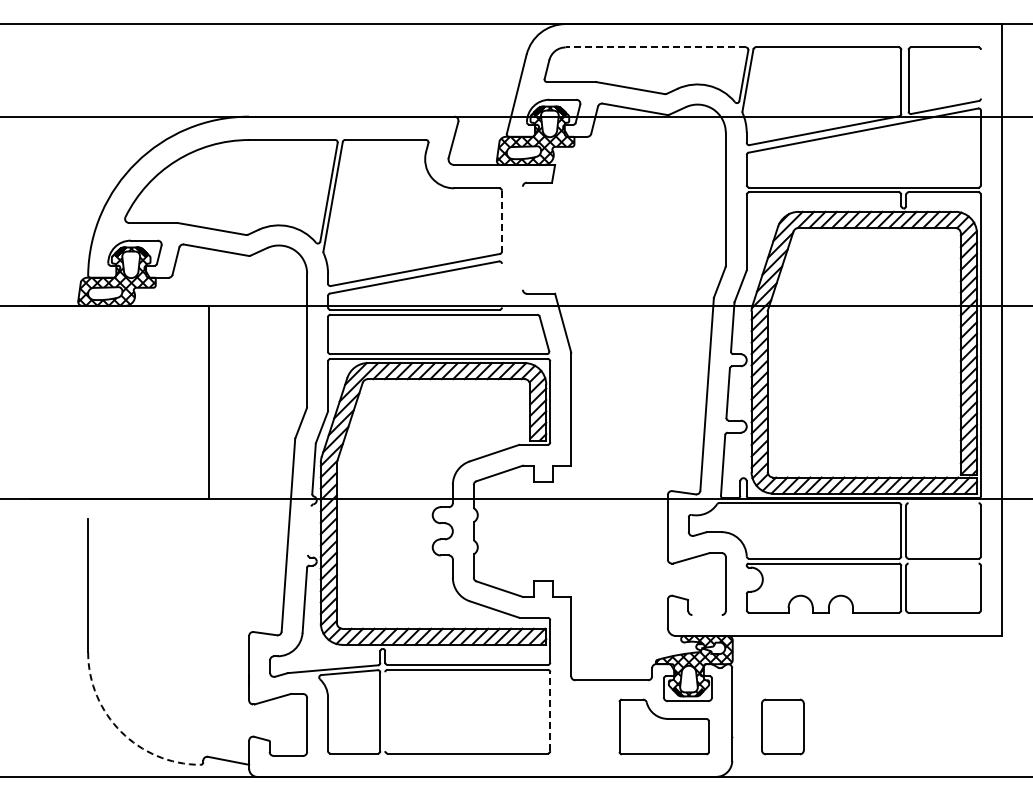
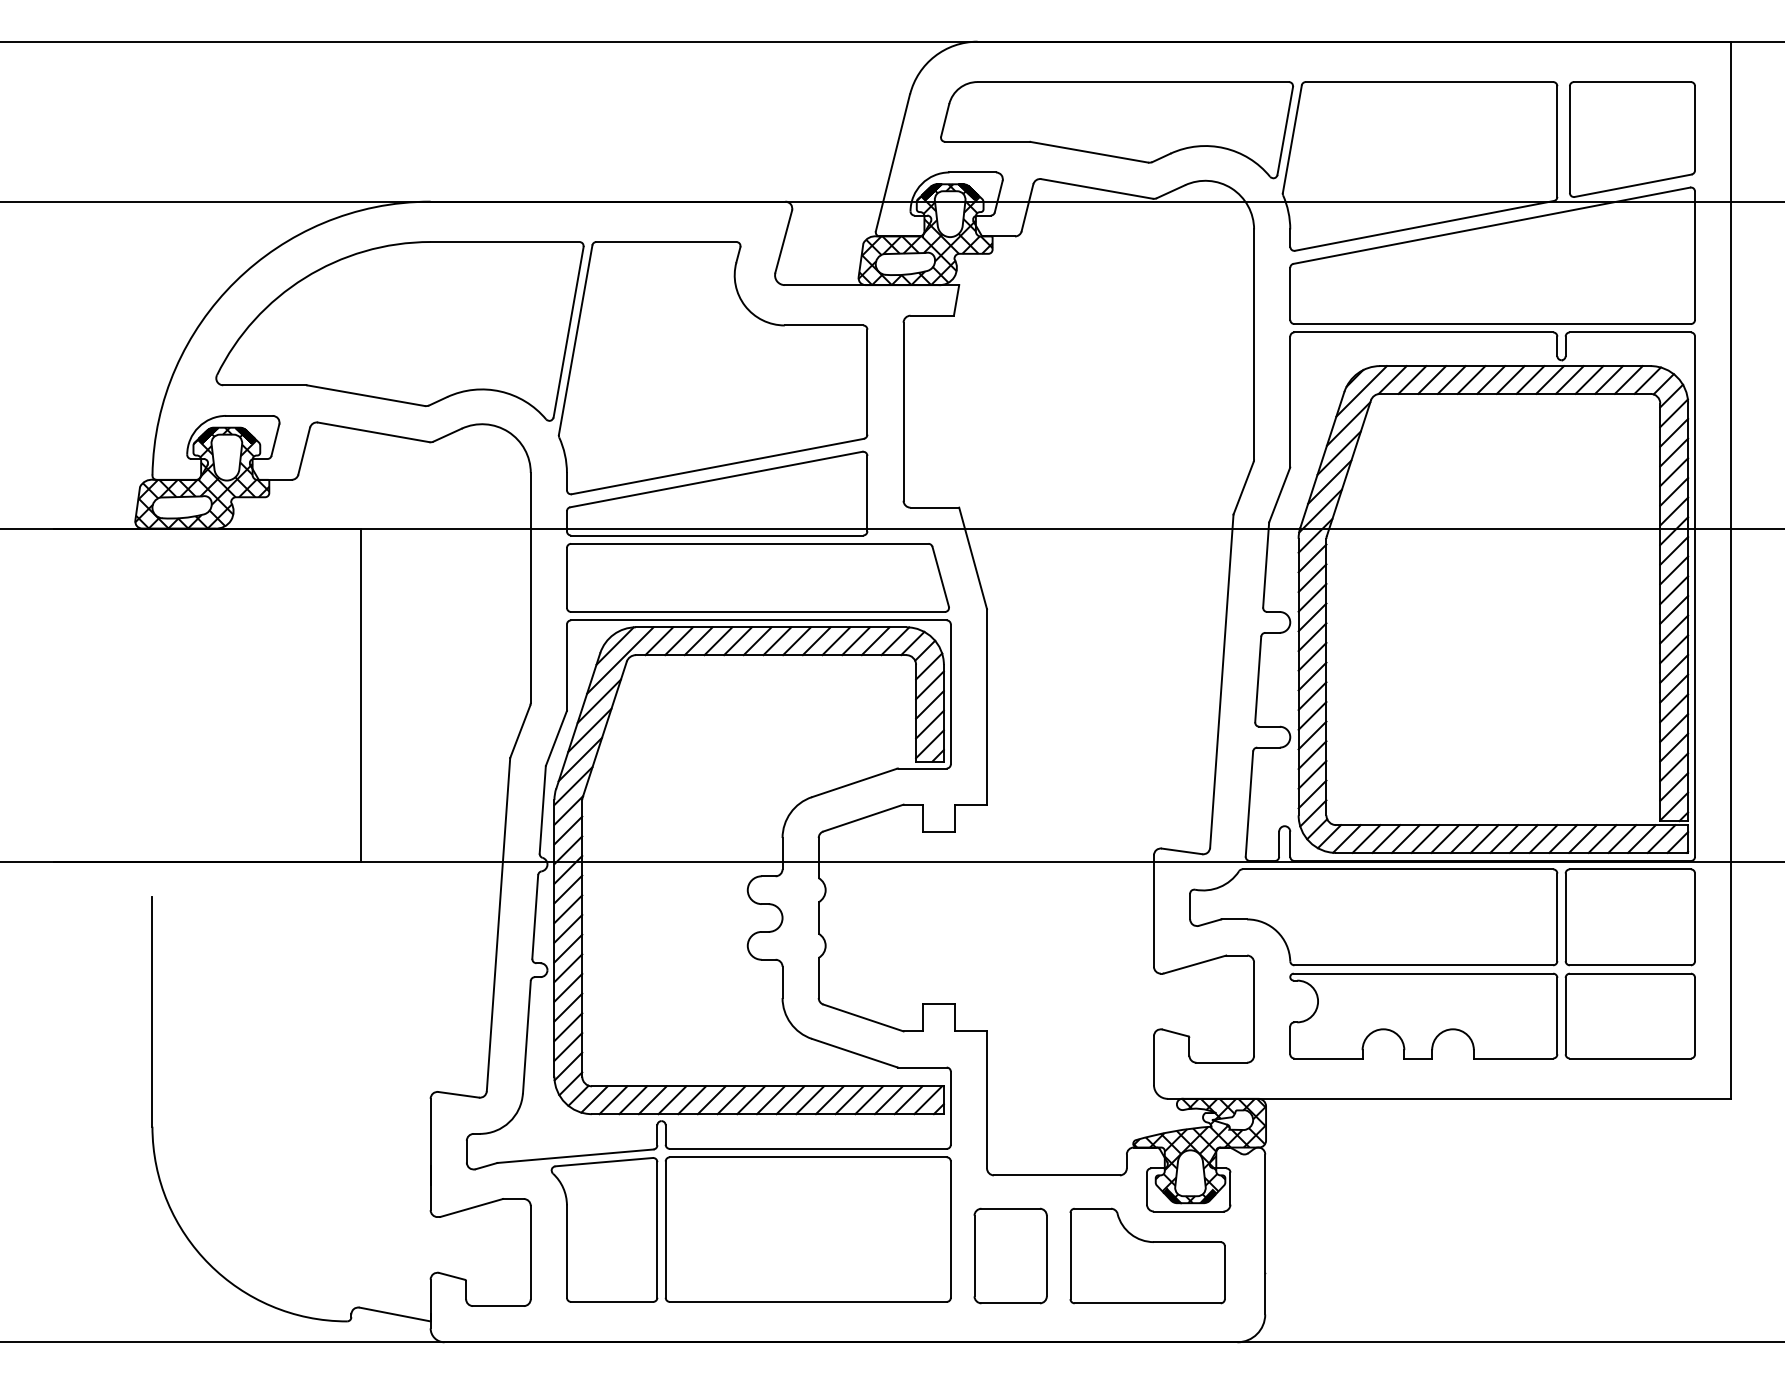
line: (655, 47) -> (1132, 82), dashed -> solid
line: (981, 73) -> (1695, 127), added
line: (501, 221) -> (866, 382), dashed -> solid
line: (522, 237) -> (902, 410), added
line: (501, 285) -> (866, 493), added
line: (943, 503) -> (1630, 869), added
line: (309, 530) -> (534, 916), added
line: (943, 563) -> (1630, 973), added
line: (706, 615) -> (1220, 1063), added
line: (385, 711) -> (666, 1229), added
line: (550, 711) -> (951, 1229), dashed -> solid
part: (782, 726) -> (1009, 1255), moved
arc: (121, 731) -> (210, 1263), dashed -> solid

